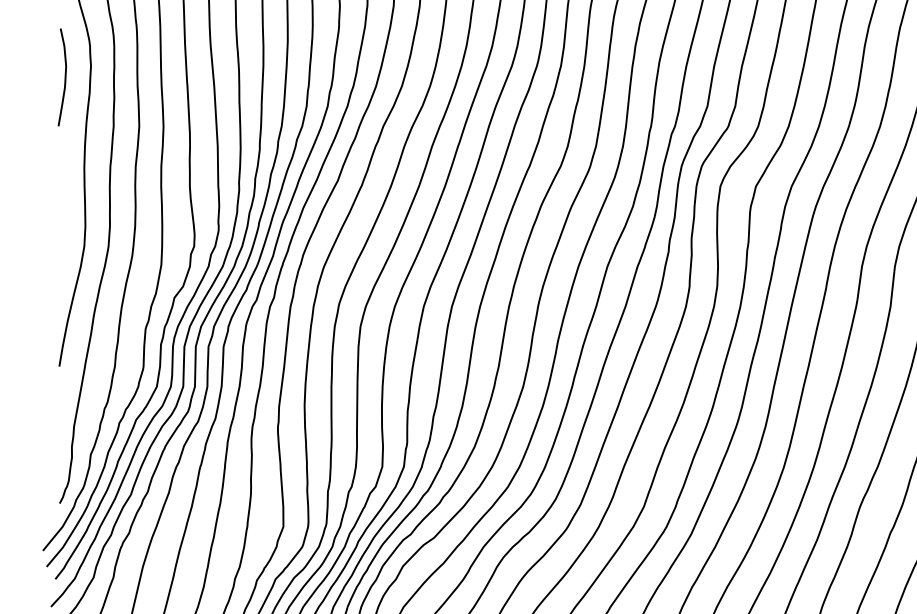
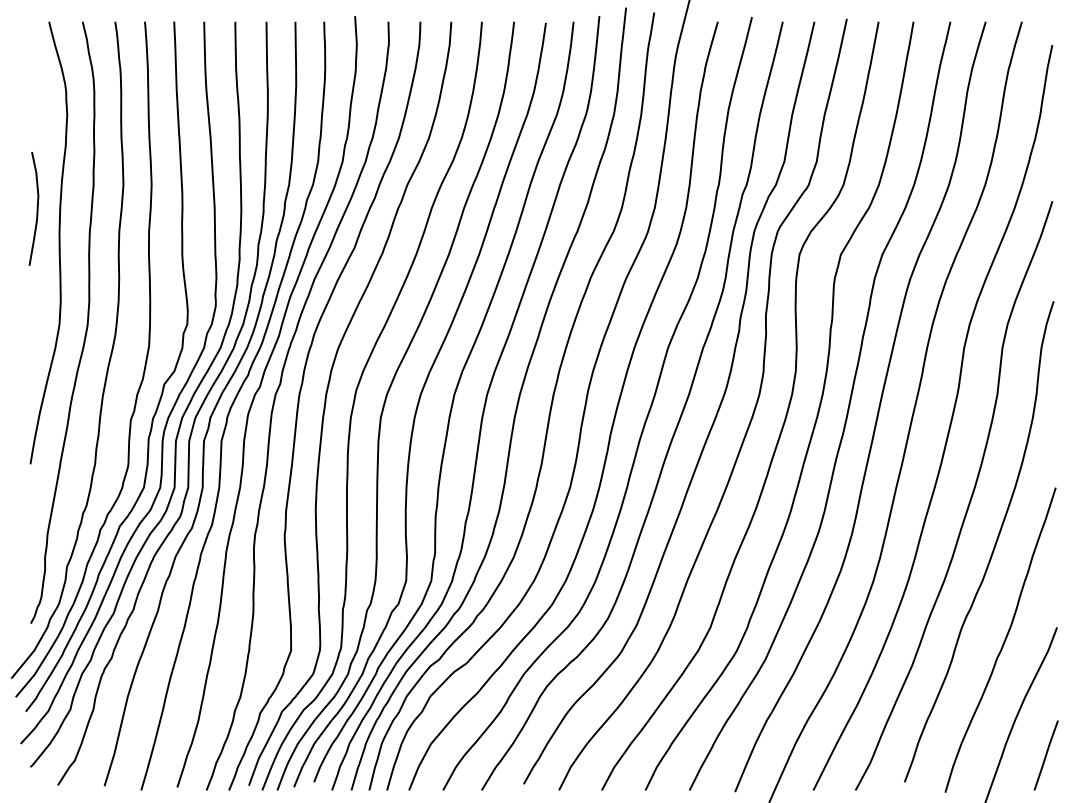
curve: (64, 77) -> (36, 208), moved

